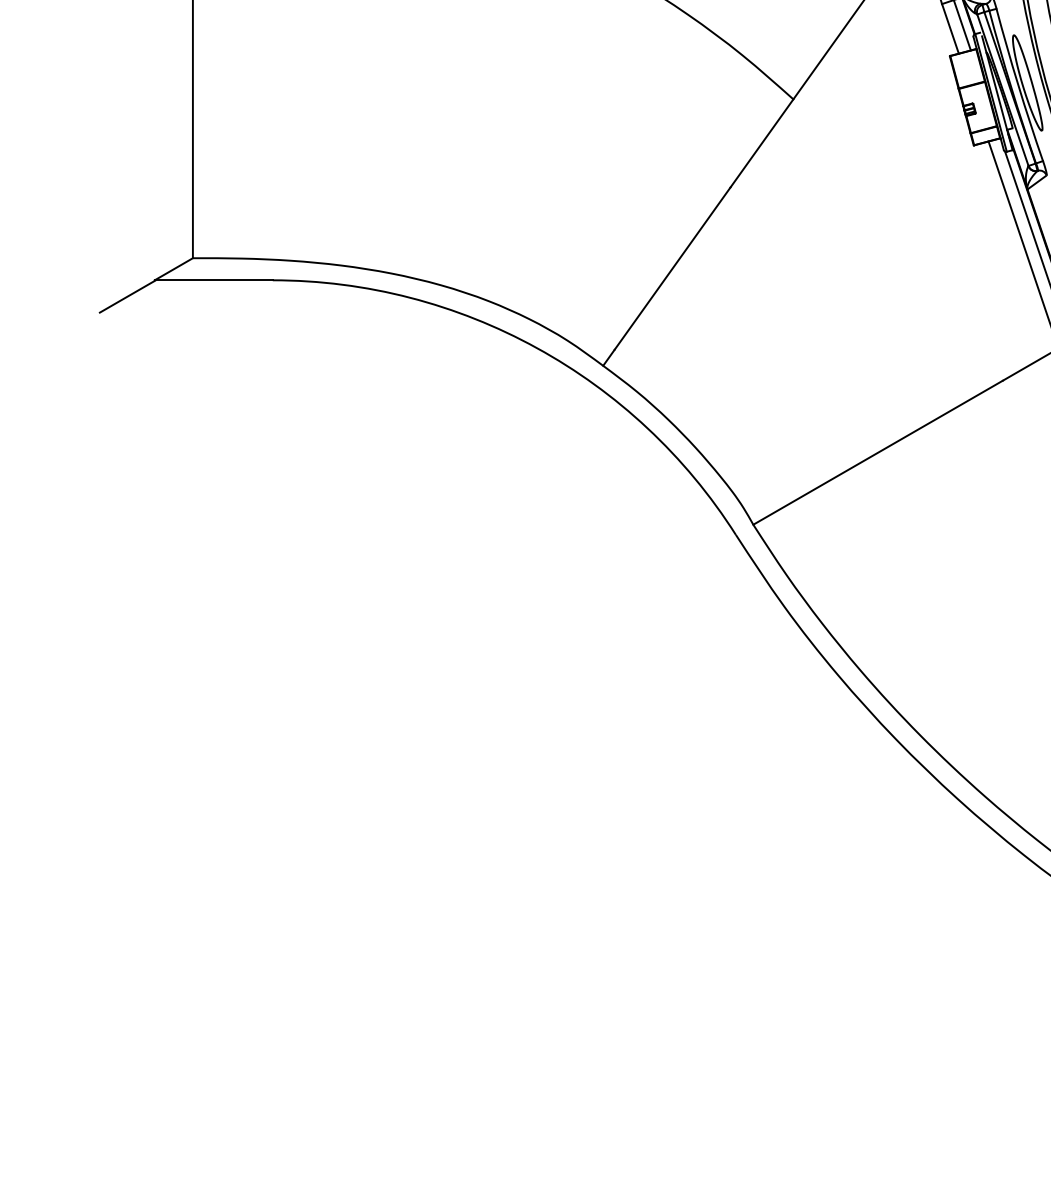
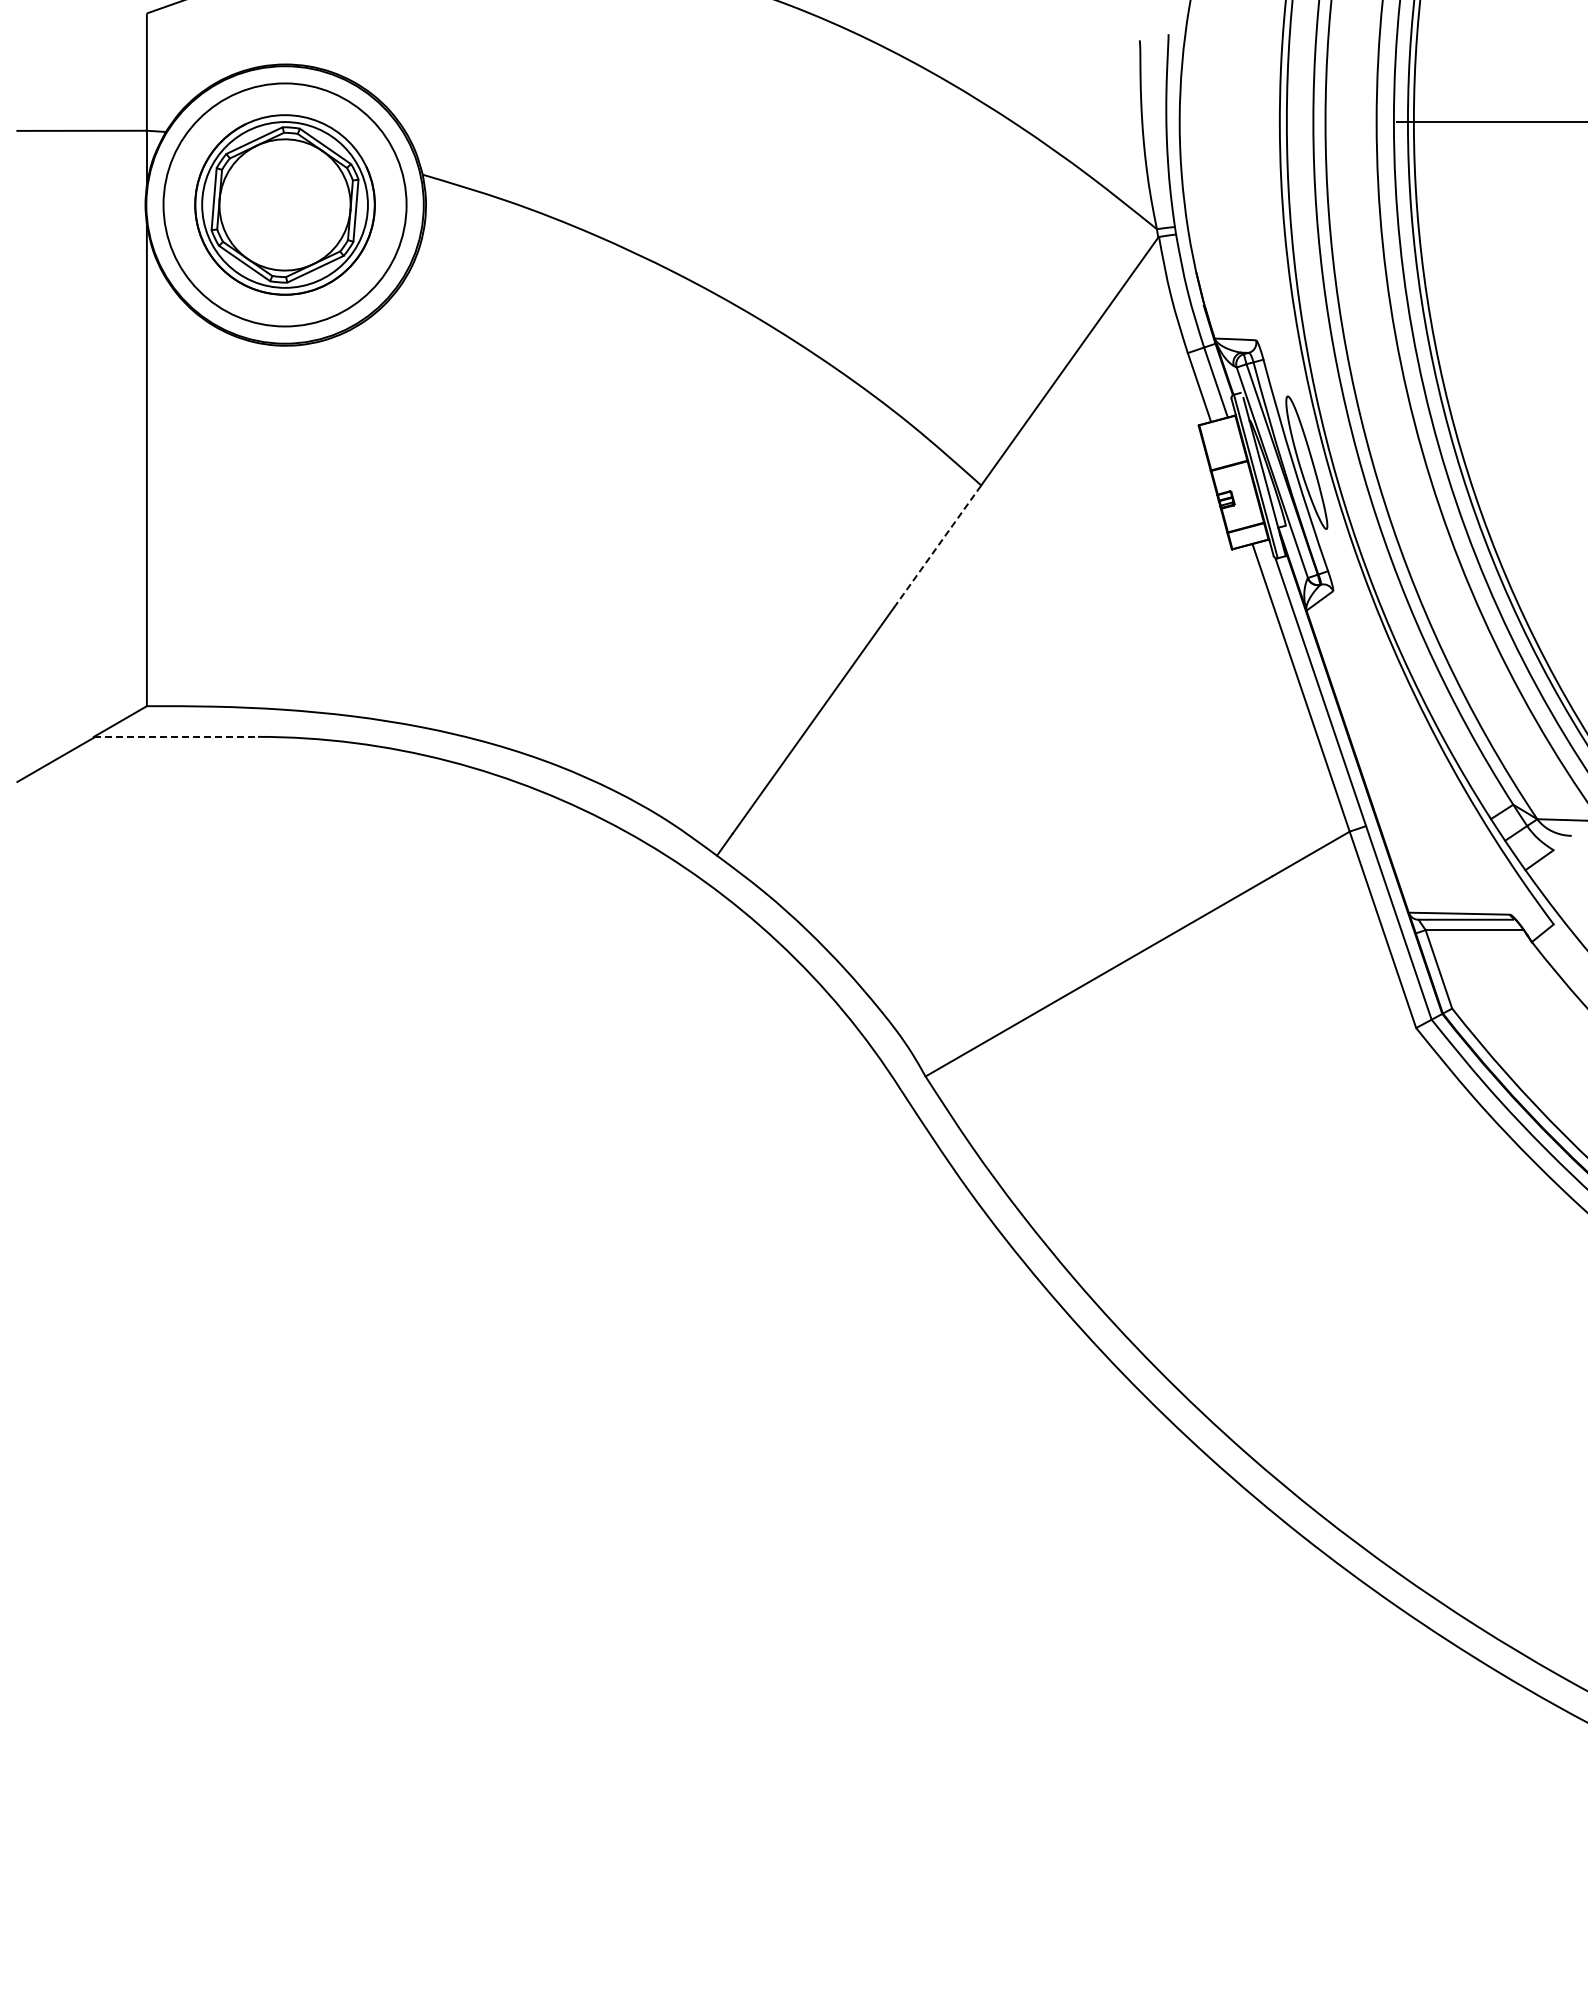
line: (761, 143) -> (937, 546), solid -> dashed
line: (214, 280) -> (176, 736), solid -> dashed

